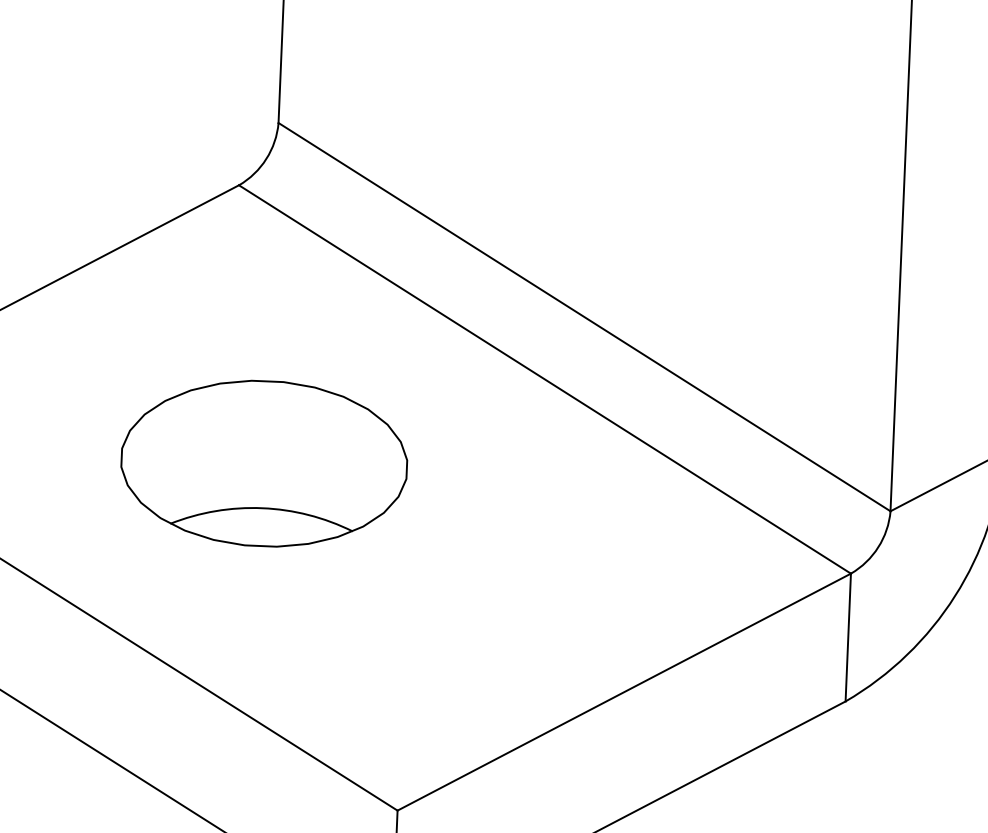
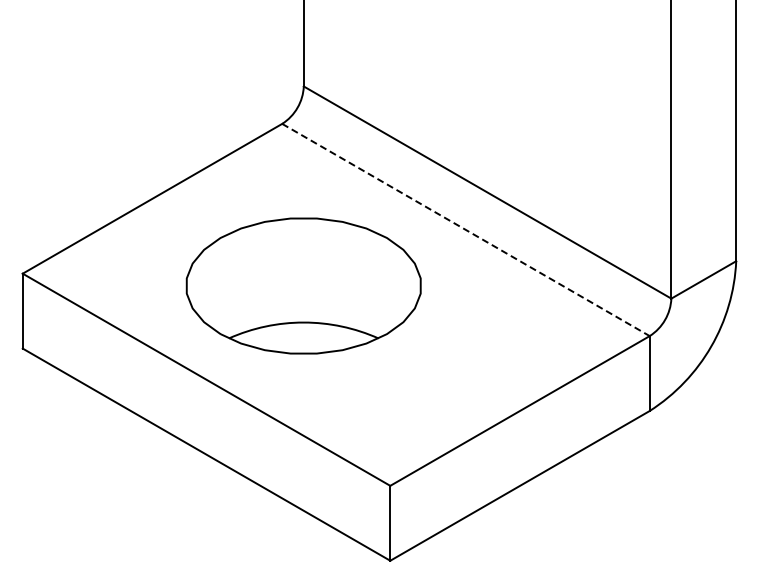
line: (545, 380) -> (466, 230), solid -> dashed
part: (263, 464) -> (303, 286), size x1.4

